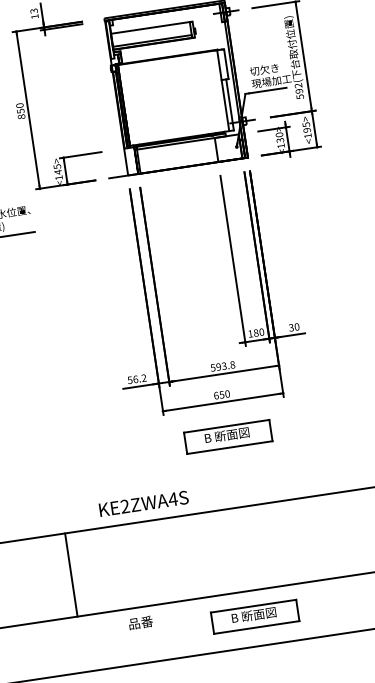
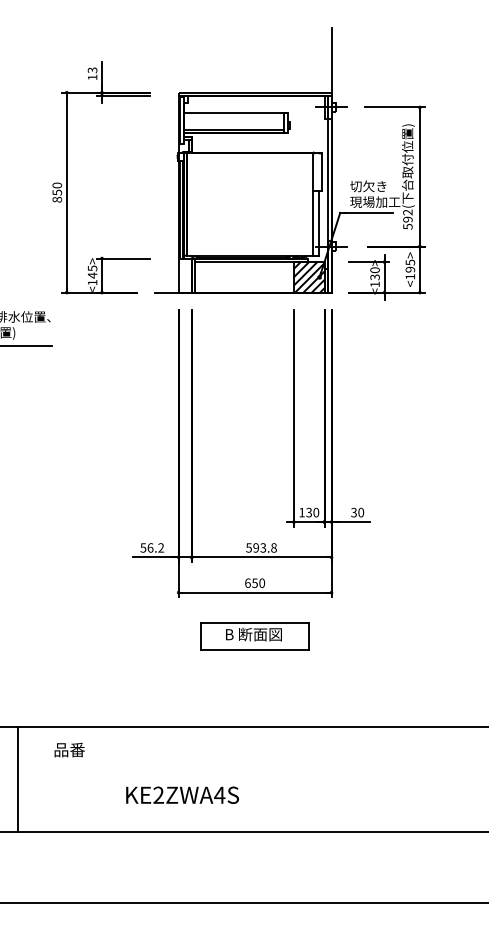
hatch: (228, 148) -> (308, 277), added
text: (256, 332) -> (309, 512), 180 -> 130
text: (143, 503) -> (182, 794), moved
line: (70, 575) -> (17, 779), moved
part: (254, 616) -> (254, 865), removed
text: (140, 622) -> (69, 749), moved

